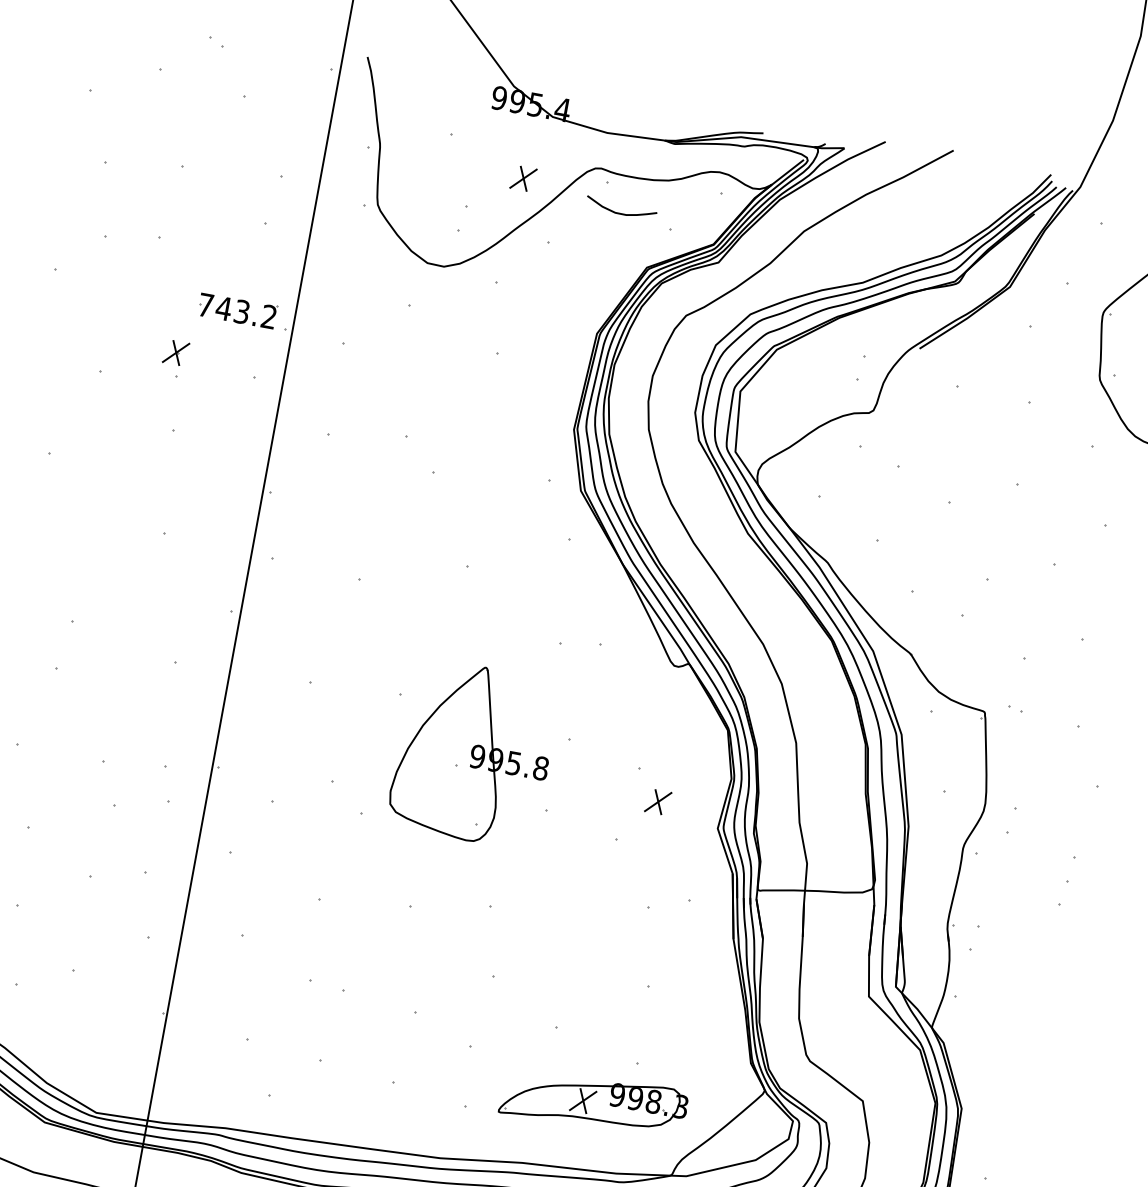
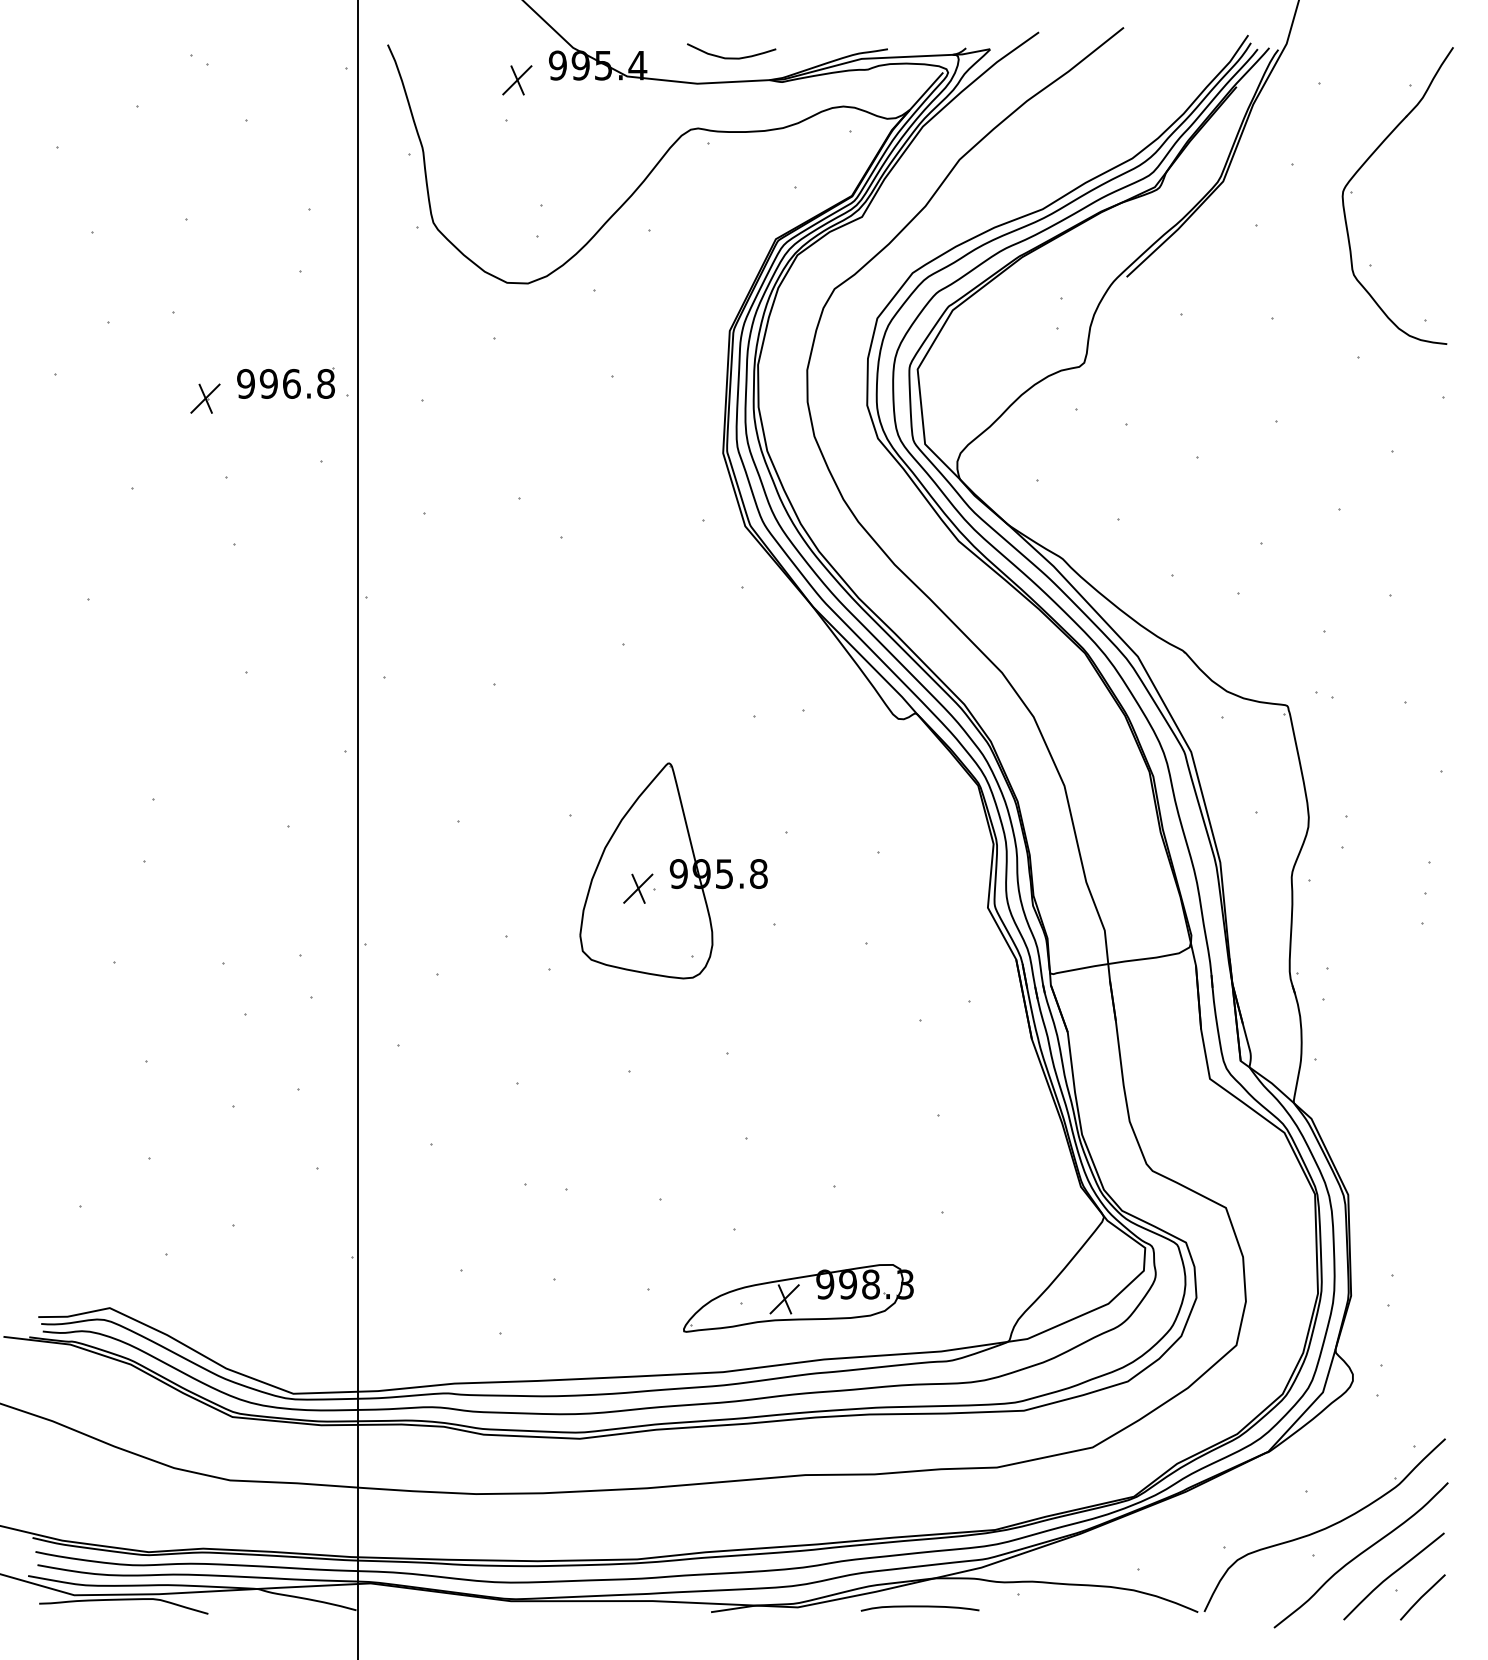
part: (523, 178) -> (517, 80), moved
curve: (620, 213) -> (731, 57), moved
text: (237, 310) -> (285, 383), 743.2 -> 996.8
part: (176, 352) -> (205, 398), moved
part: (658, 801) -> (638, 888), moved
part: (594, 1102) -> (798, 1298), moved

